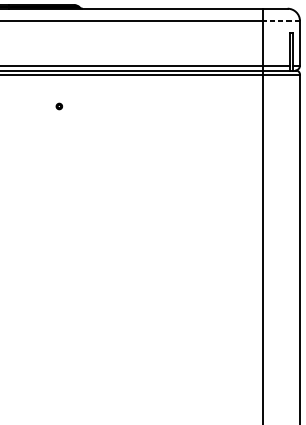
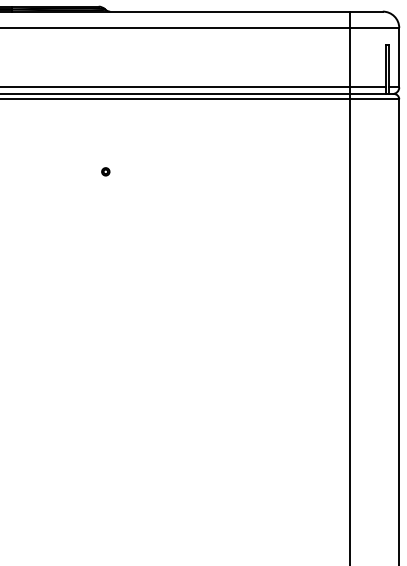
line: (281, 21) -> (374, 28), dashed -> solid
part: (59, 106) -> (105, 171), moved

